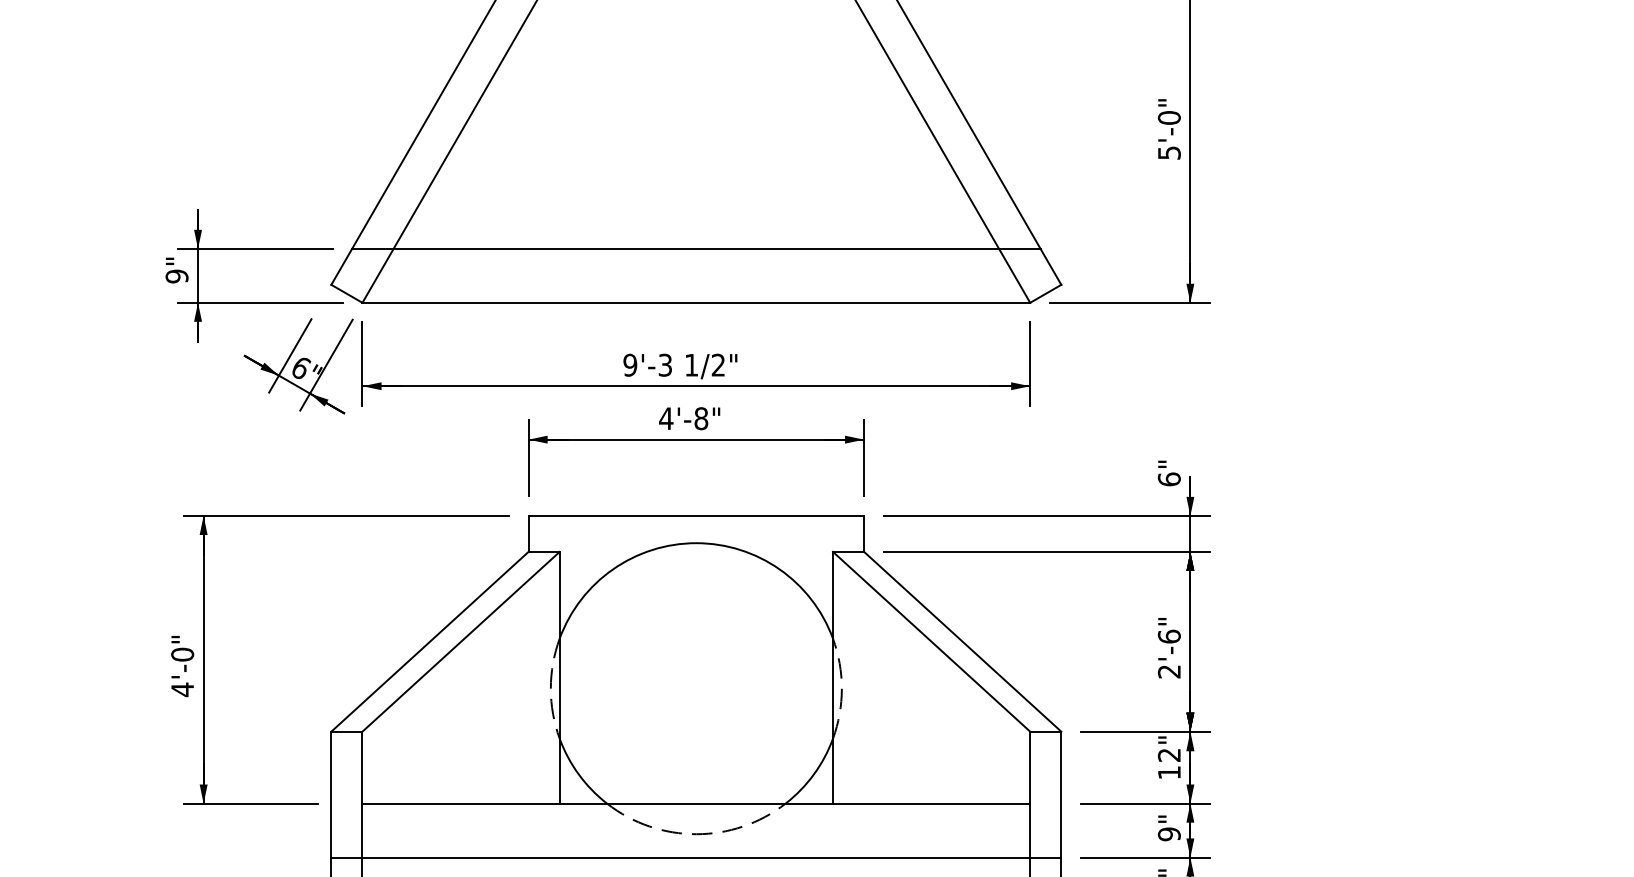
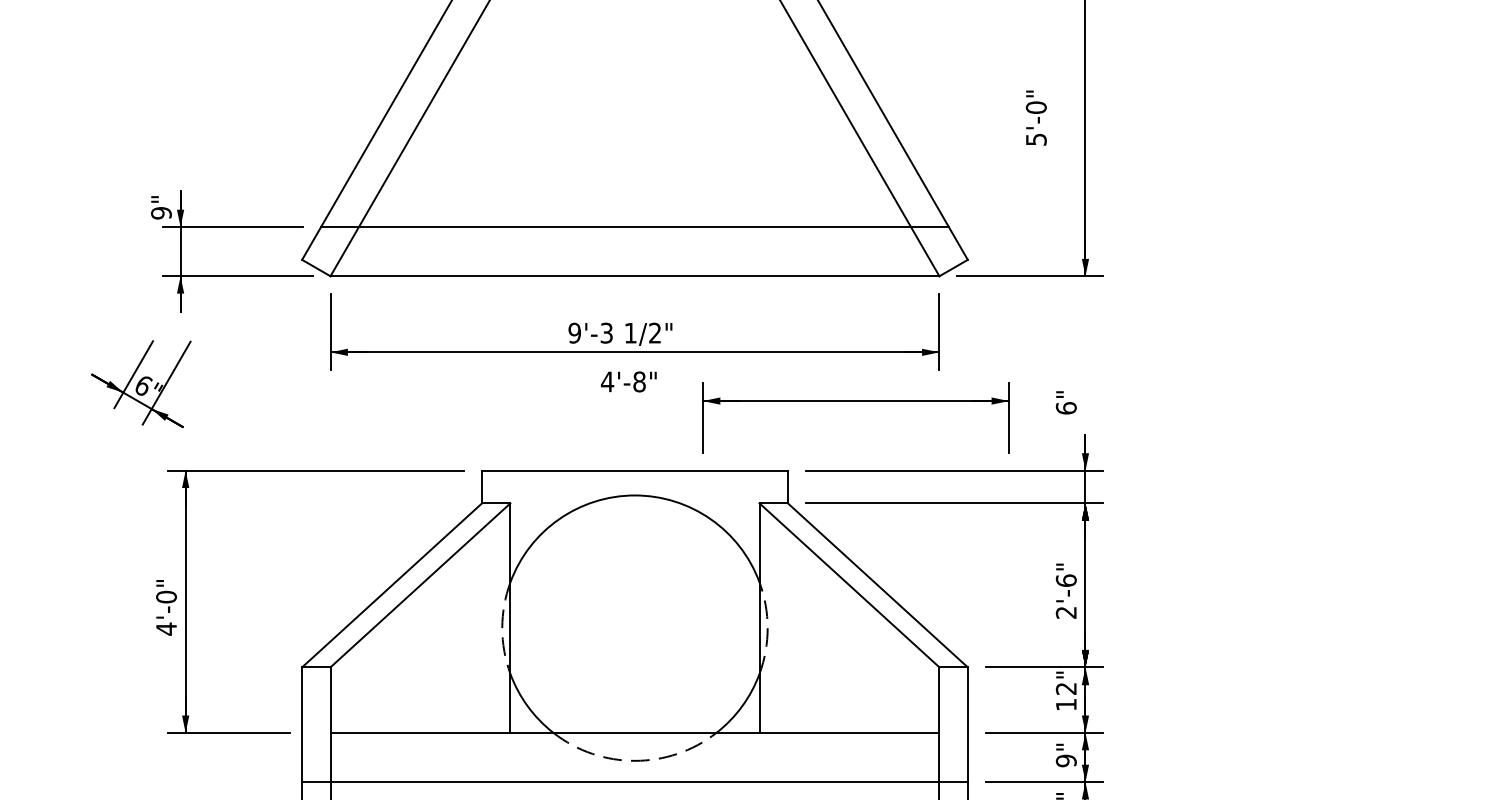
text: (1168, 128) -> (1035, 117), moved
text: (177, 270) -> (161, 207), moved
part: (298, 365) -> (141, 383), moved
part: (695, 440) -> (855, 401), moved
text: (1168, 473) -> (1065, 402), moved

